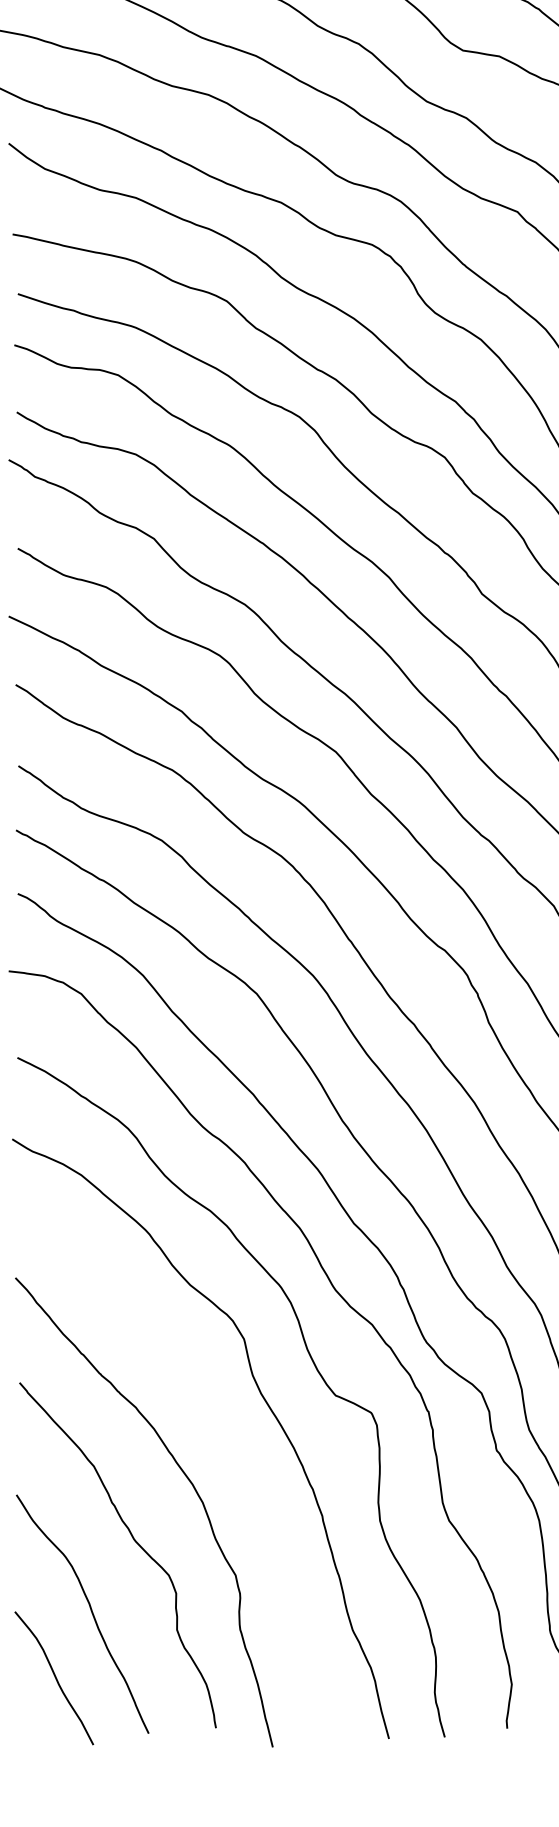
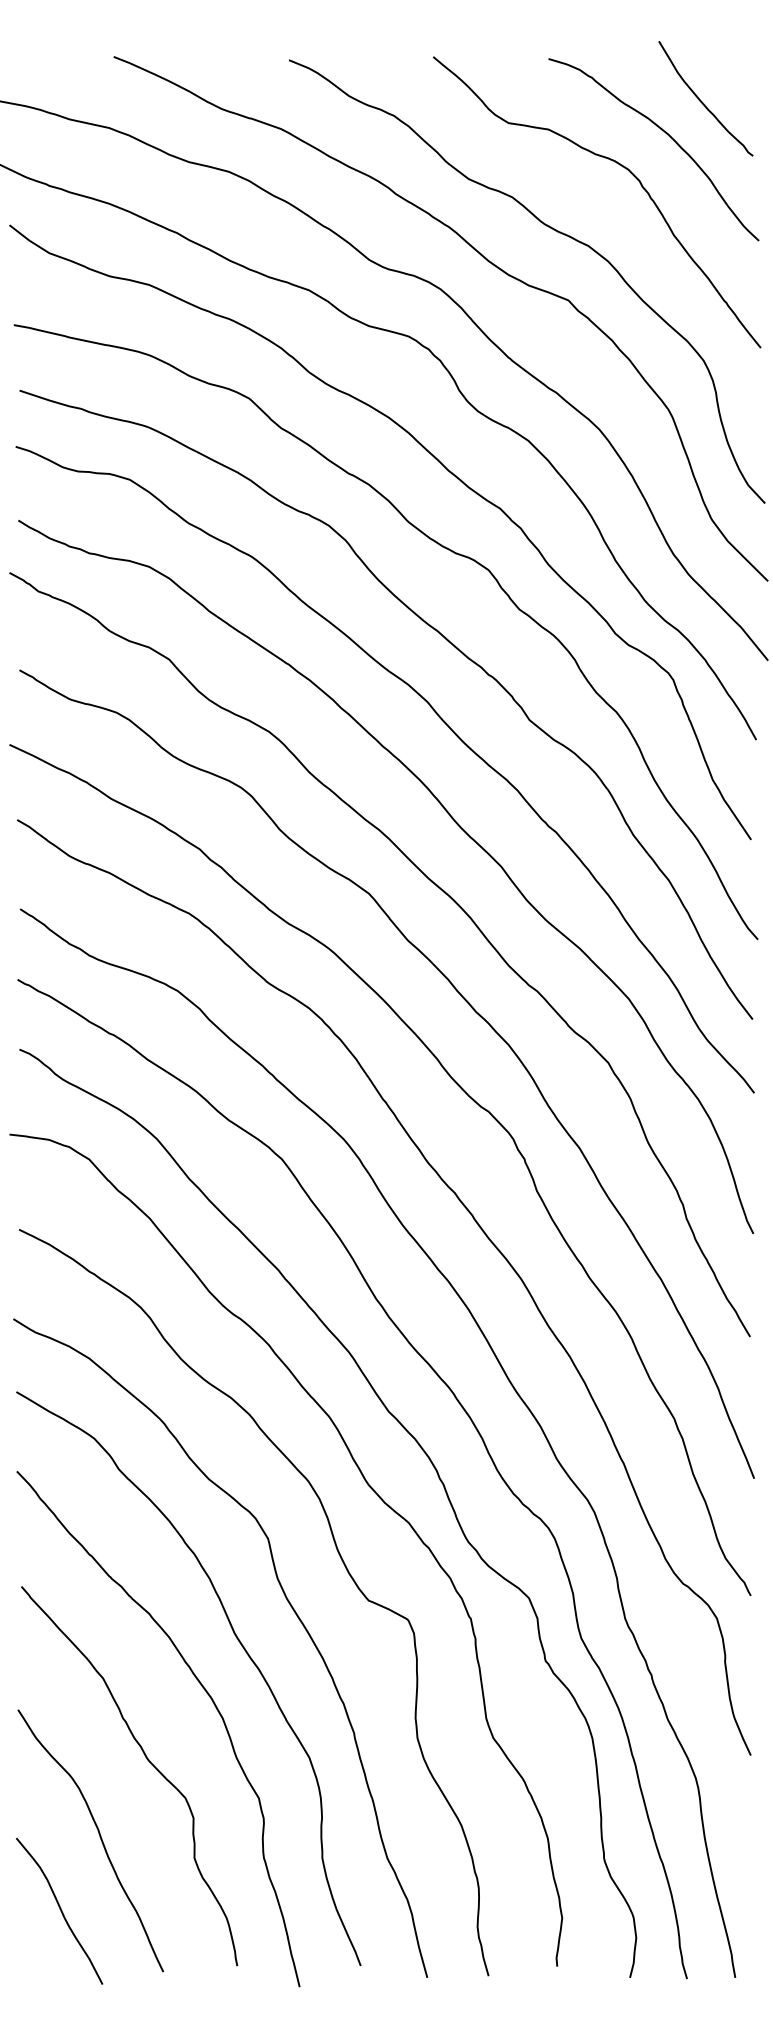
curve: (218, 1434) -> (239, 1643), added

